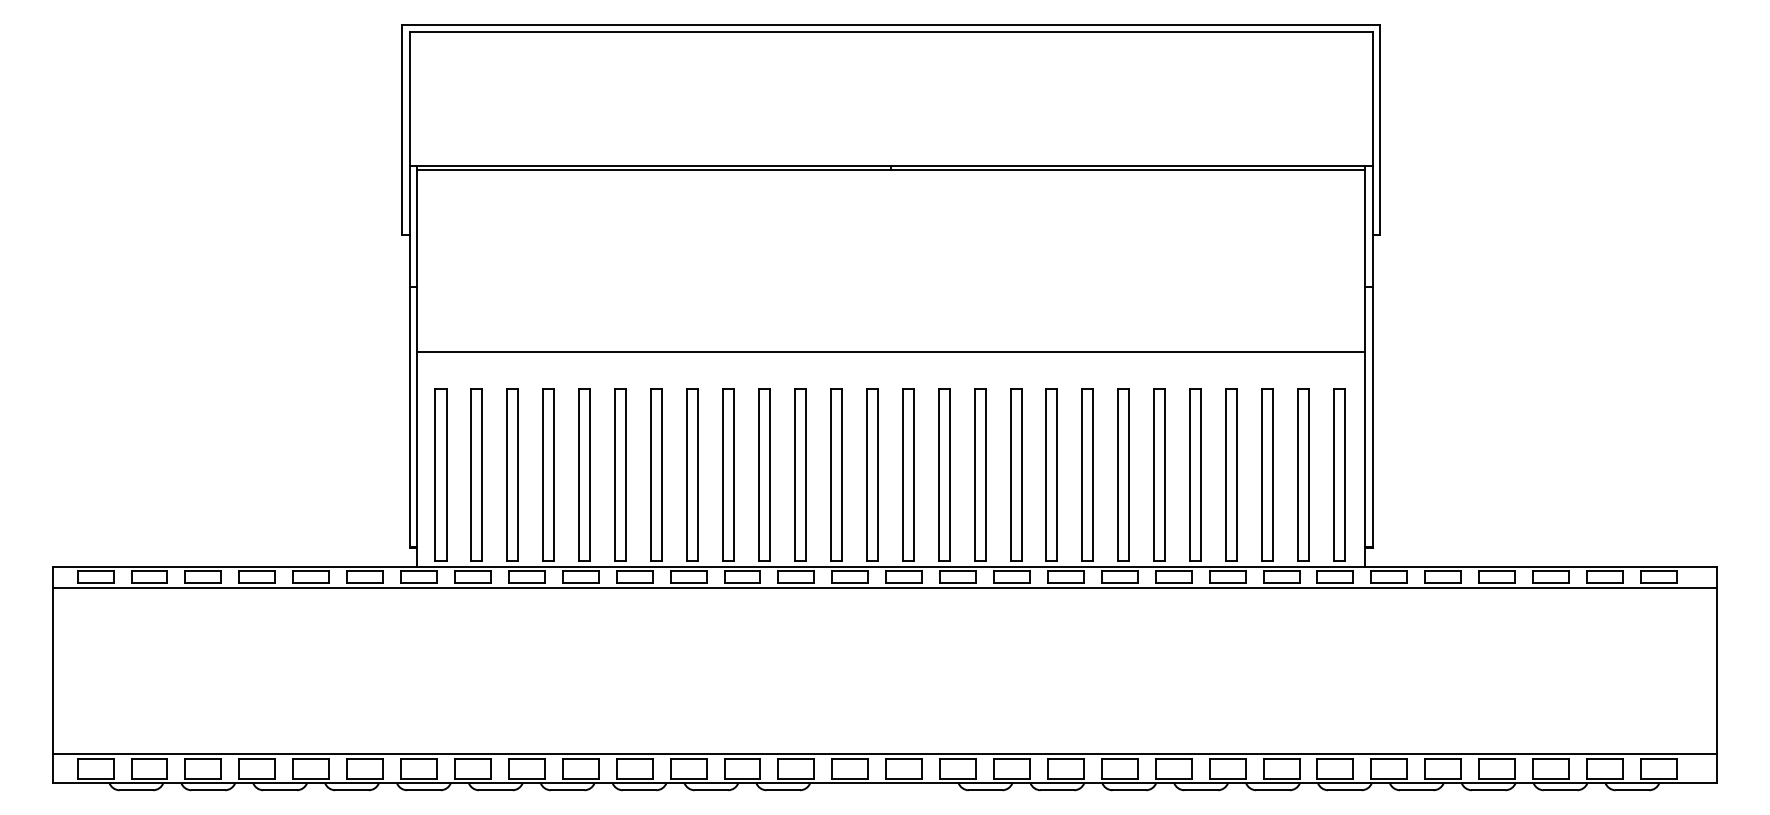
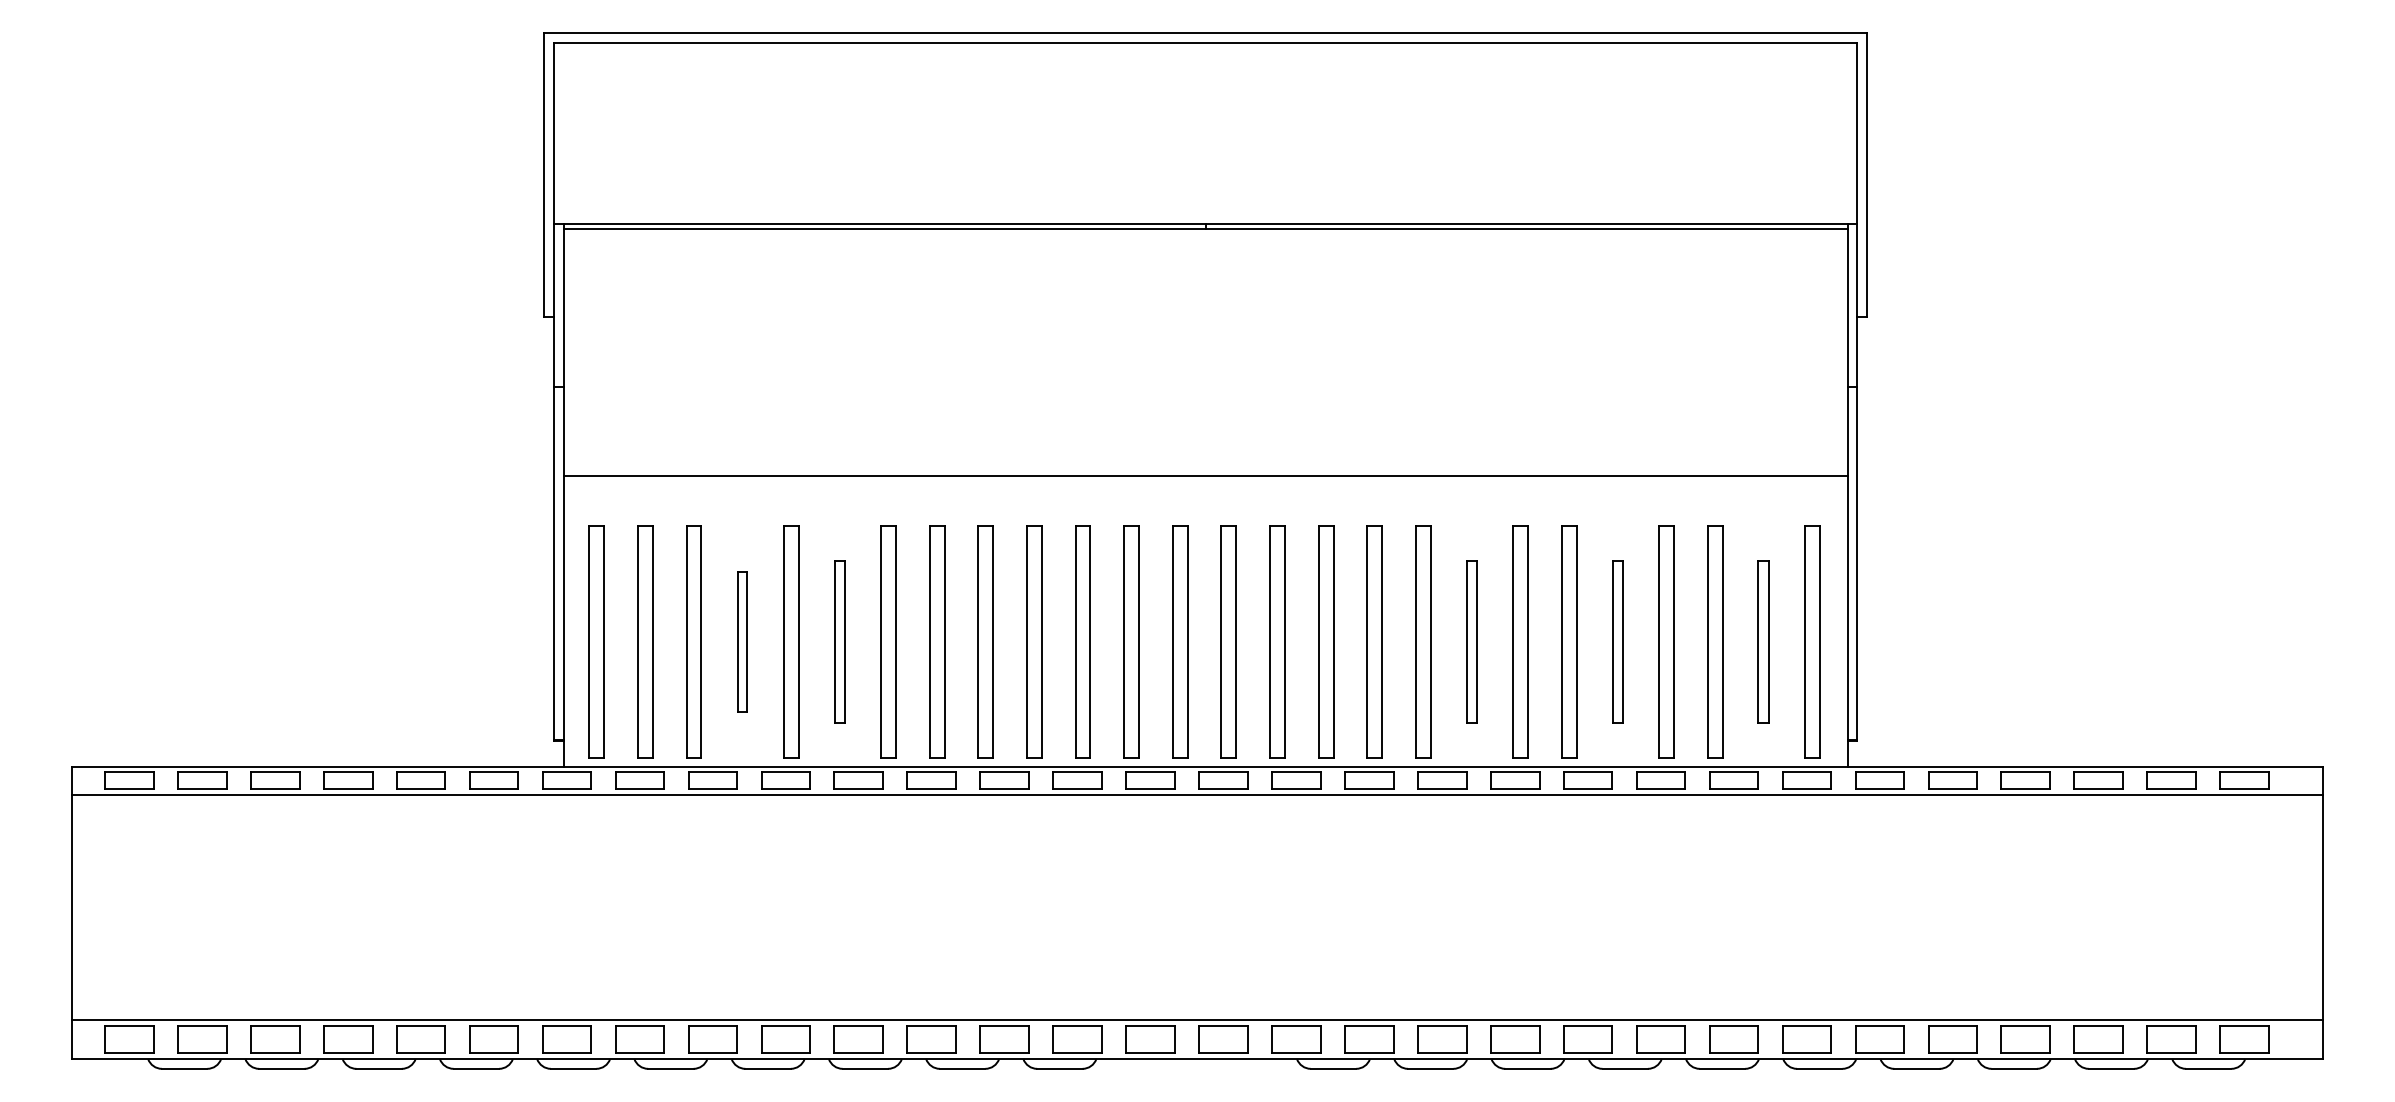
part: (548, 474) -> (742, 641), size x0.6
part: (620, 474) -> (839, 641), size x0.7
part: (1087, 474) -> (1471, 641), size x0.7
part: (1195, 474) -> (1617, 641), size x0.7
part: (1303, 474) -> (1763, 641), size x0.7

